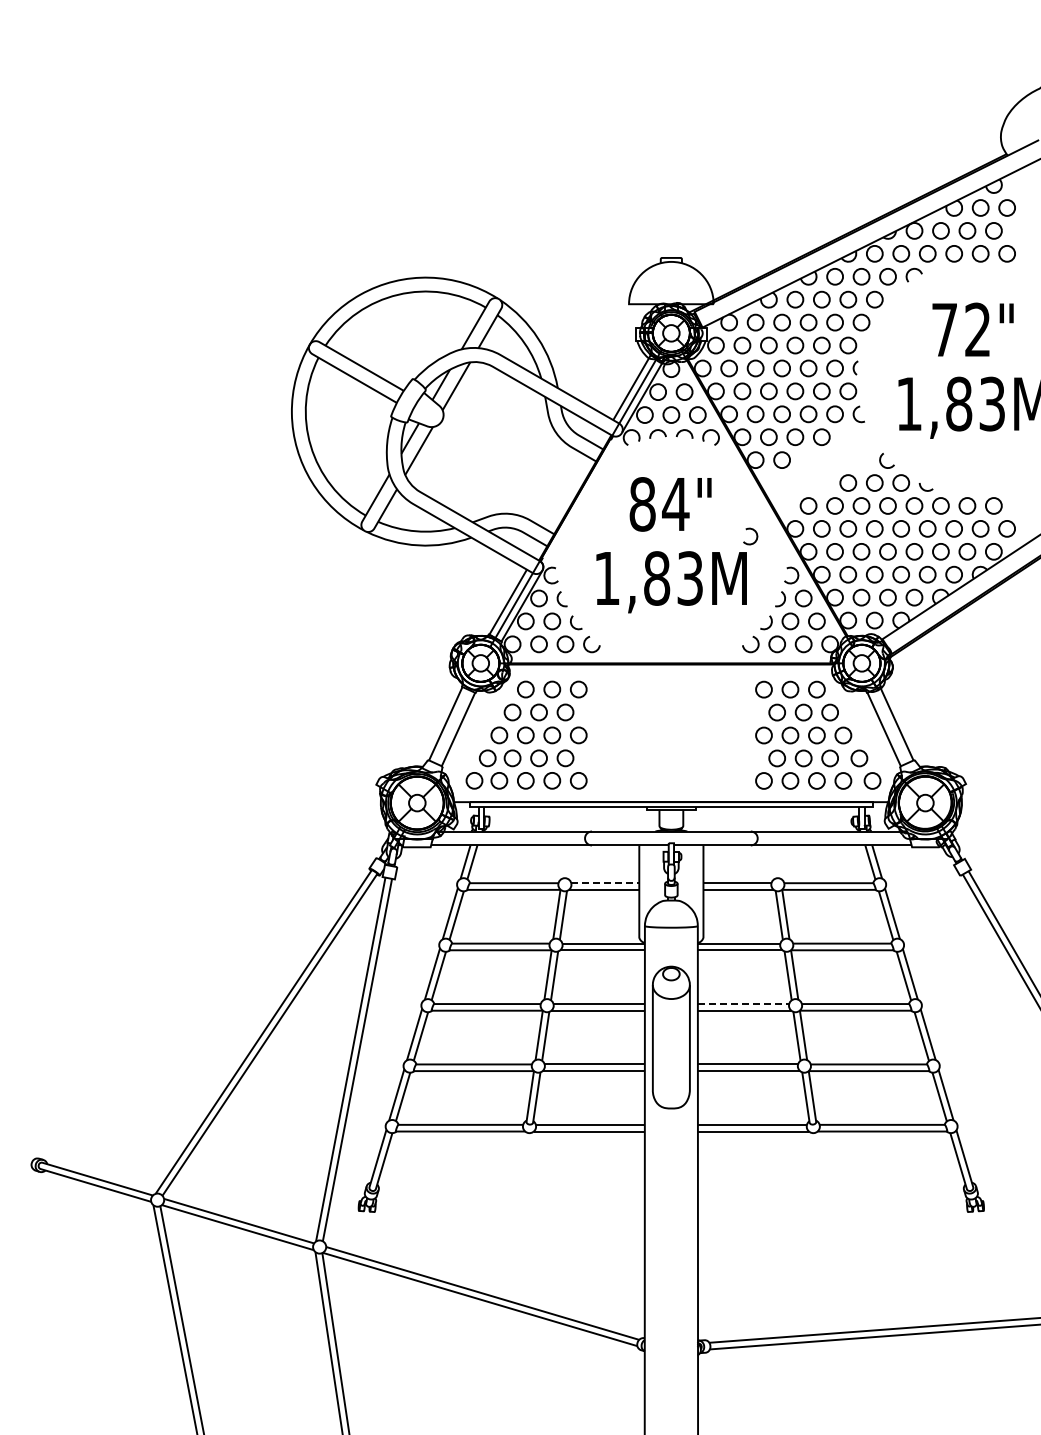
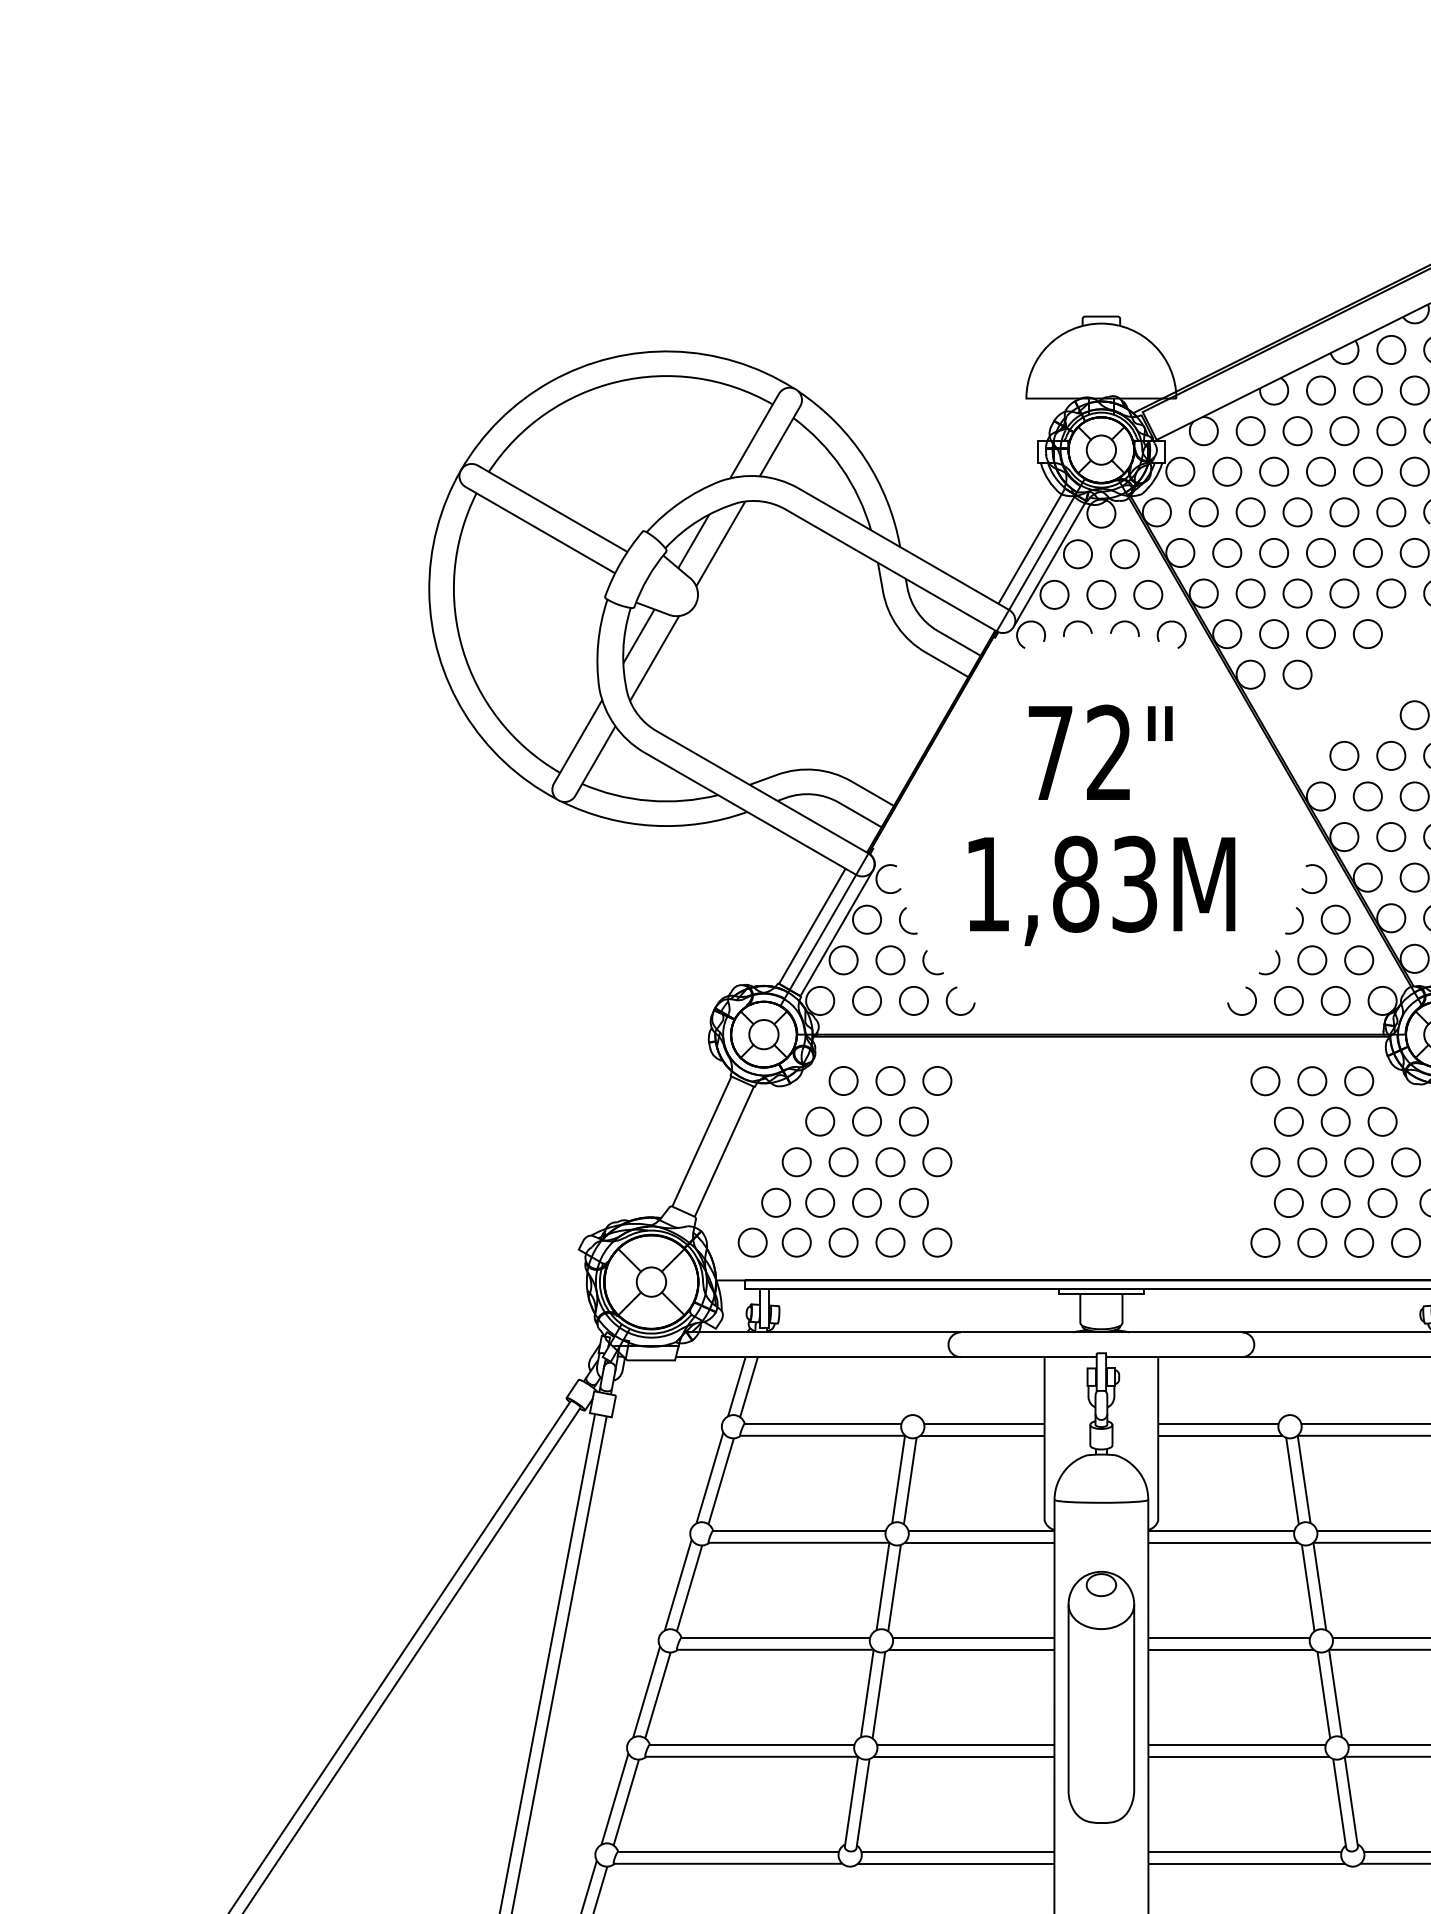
text: (659, 504) -> (1080, 753), 84" -> 72"
arc: (755, 533) -> (1250, 804), removed
line: (605, 883) -> (984, 1424), dashed -> solid
line: (743, 1004) -> (1229, 1638), dashed -> solid

